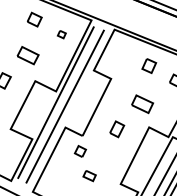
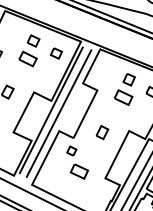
part: (60, 34) -> (55, 53), size x1.67
part: (27, 54) -> (27, 58), moved
part: (142, 104) -> (123, 97), moved
part: (89, 175) -> (79, 171), size x1.67

